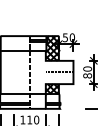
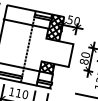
line: (59, 72) -> (57, 52), removed

